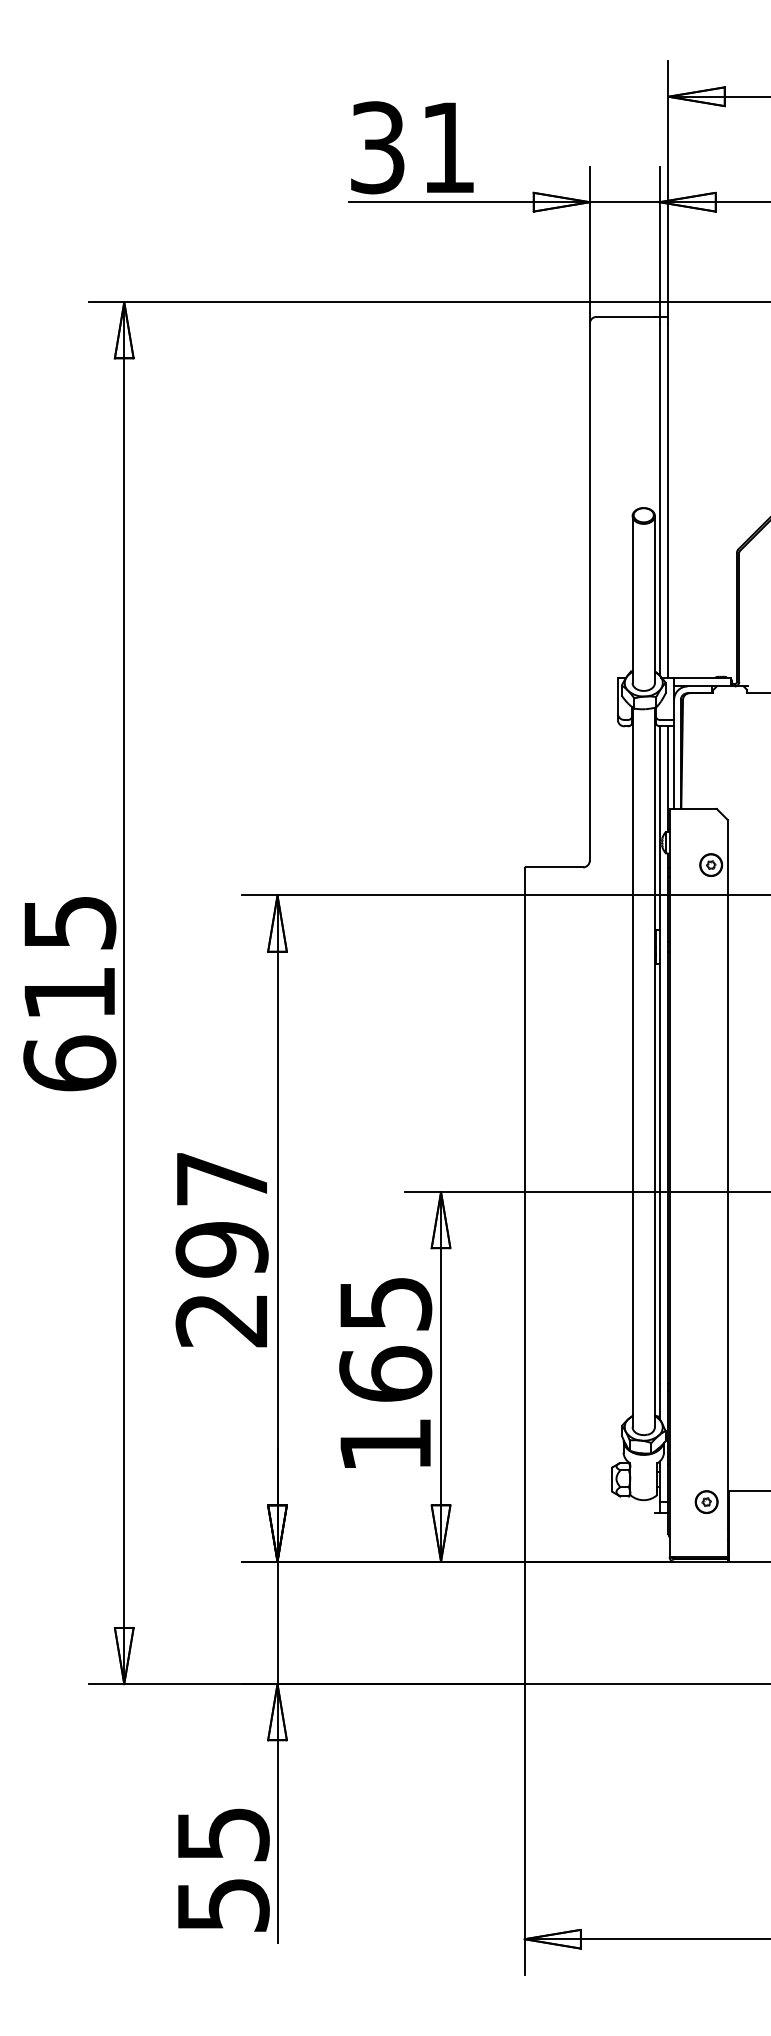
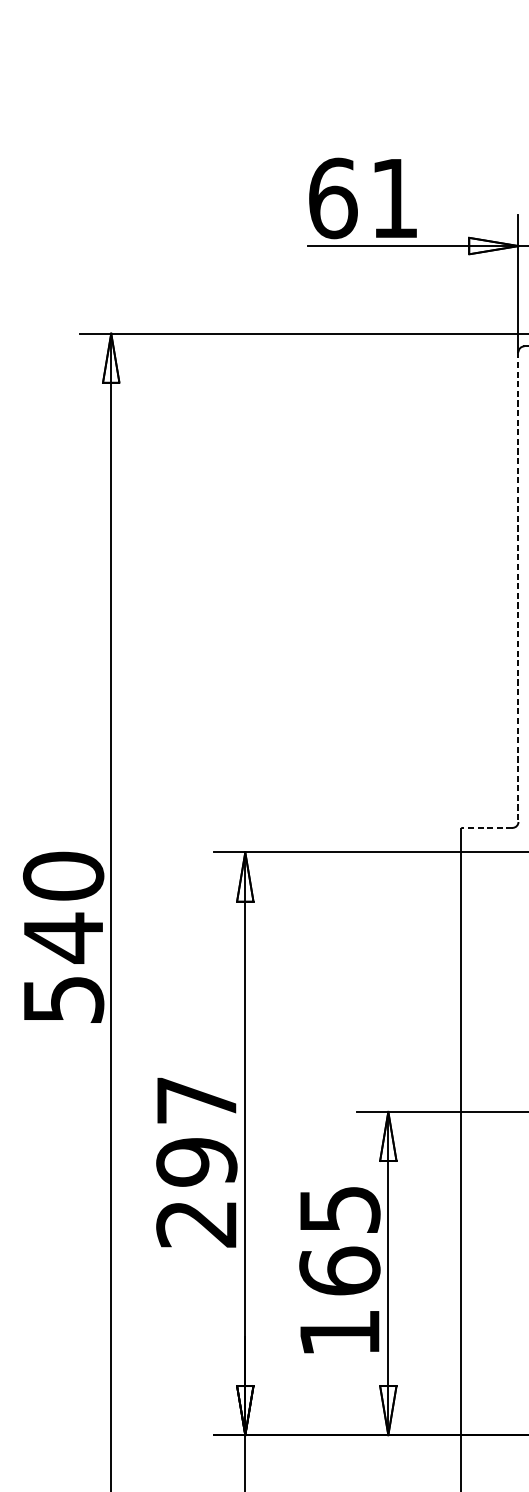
text: (378, 147) -> (333, 198), 31 -> 61
line: (589, 592) -> (518, 587), solid -> dashed
line: (554, 867) -> (487, 828), solid -> dashed
text: (69, 992) -> (63, 937), 615 -> 540

